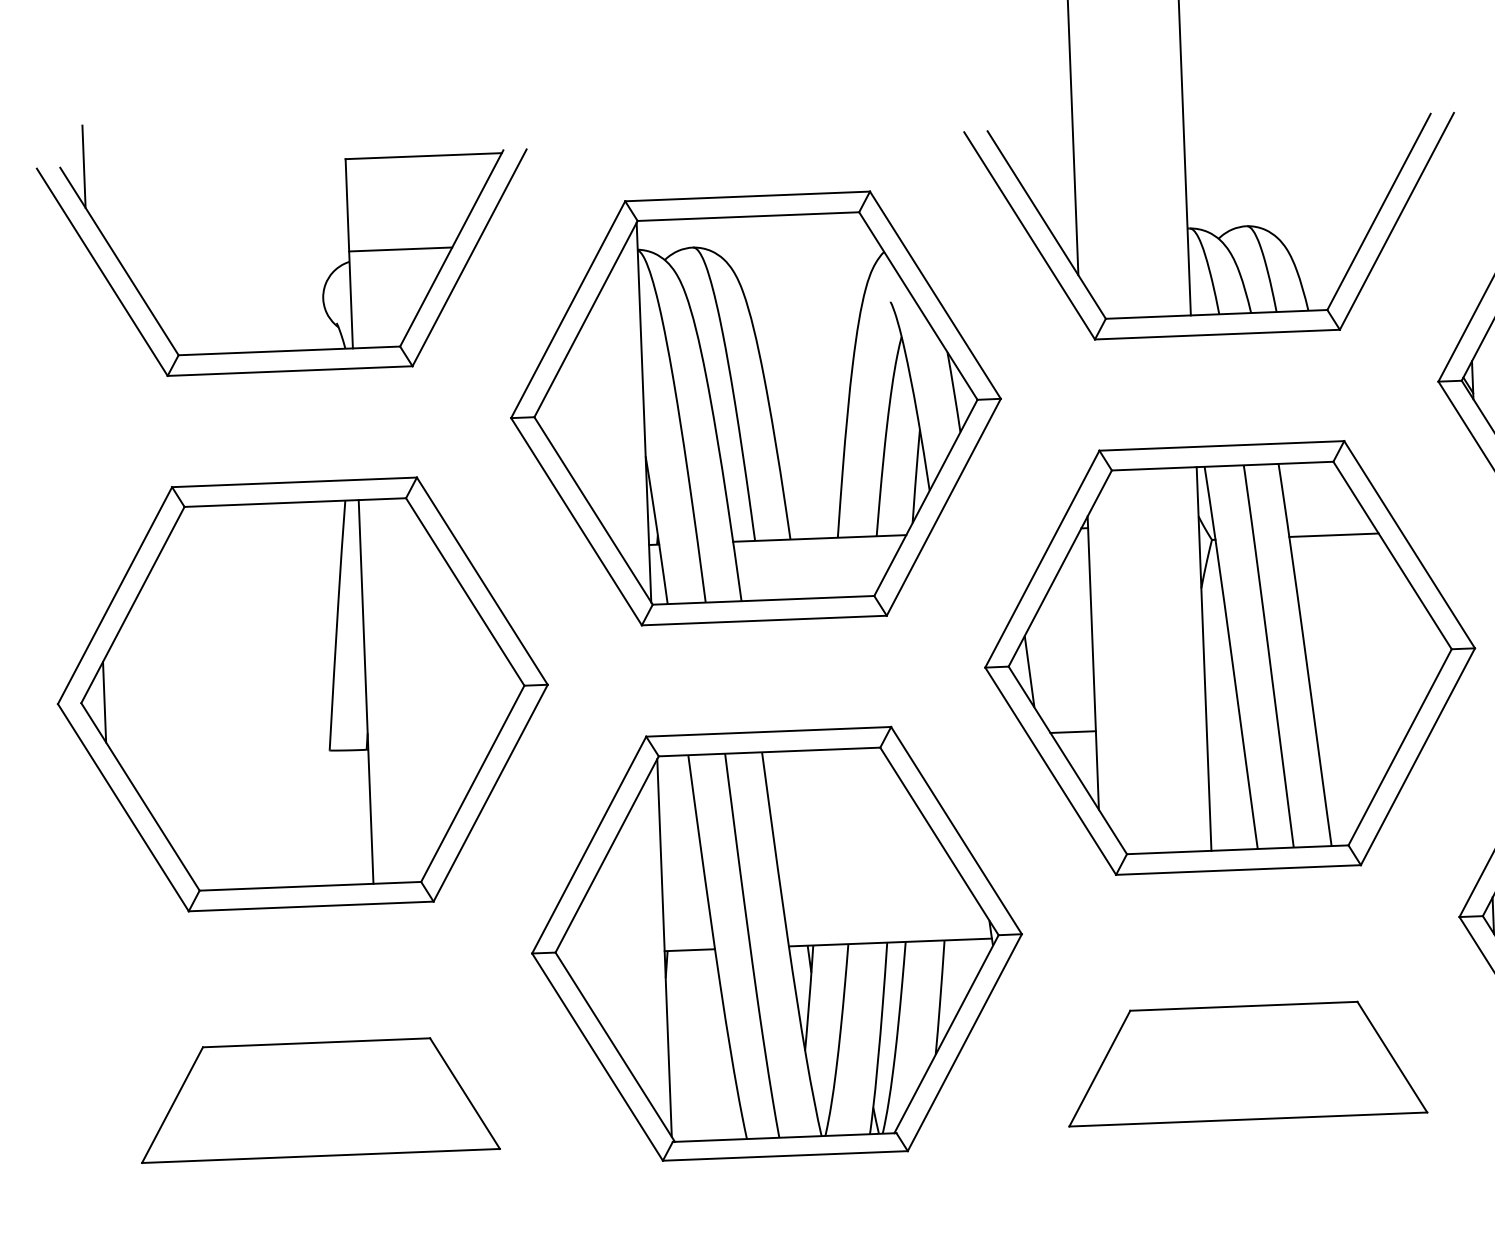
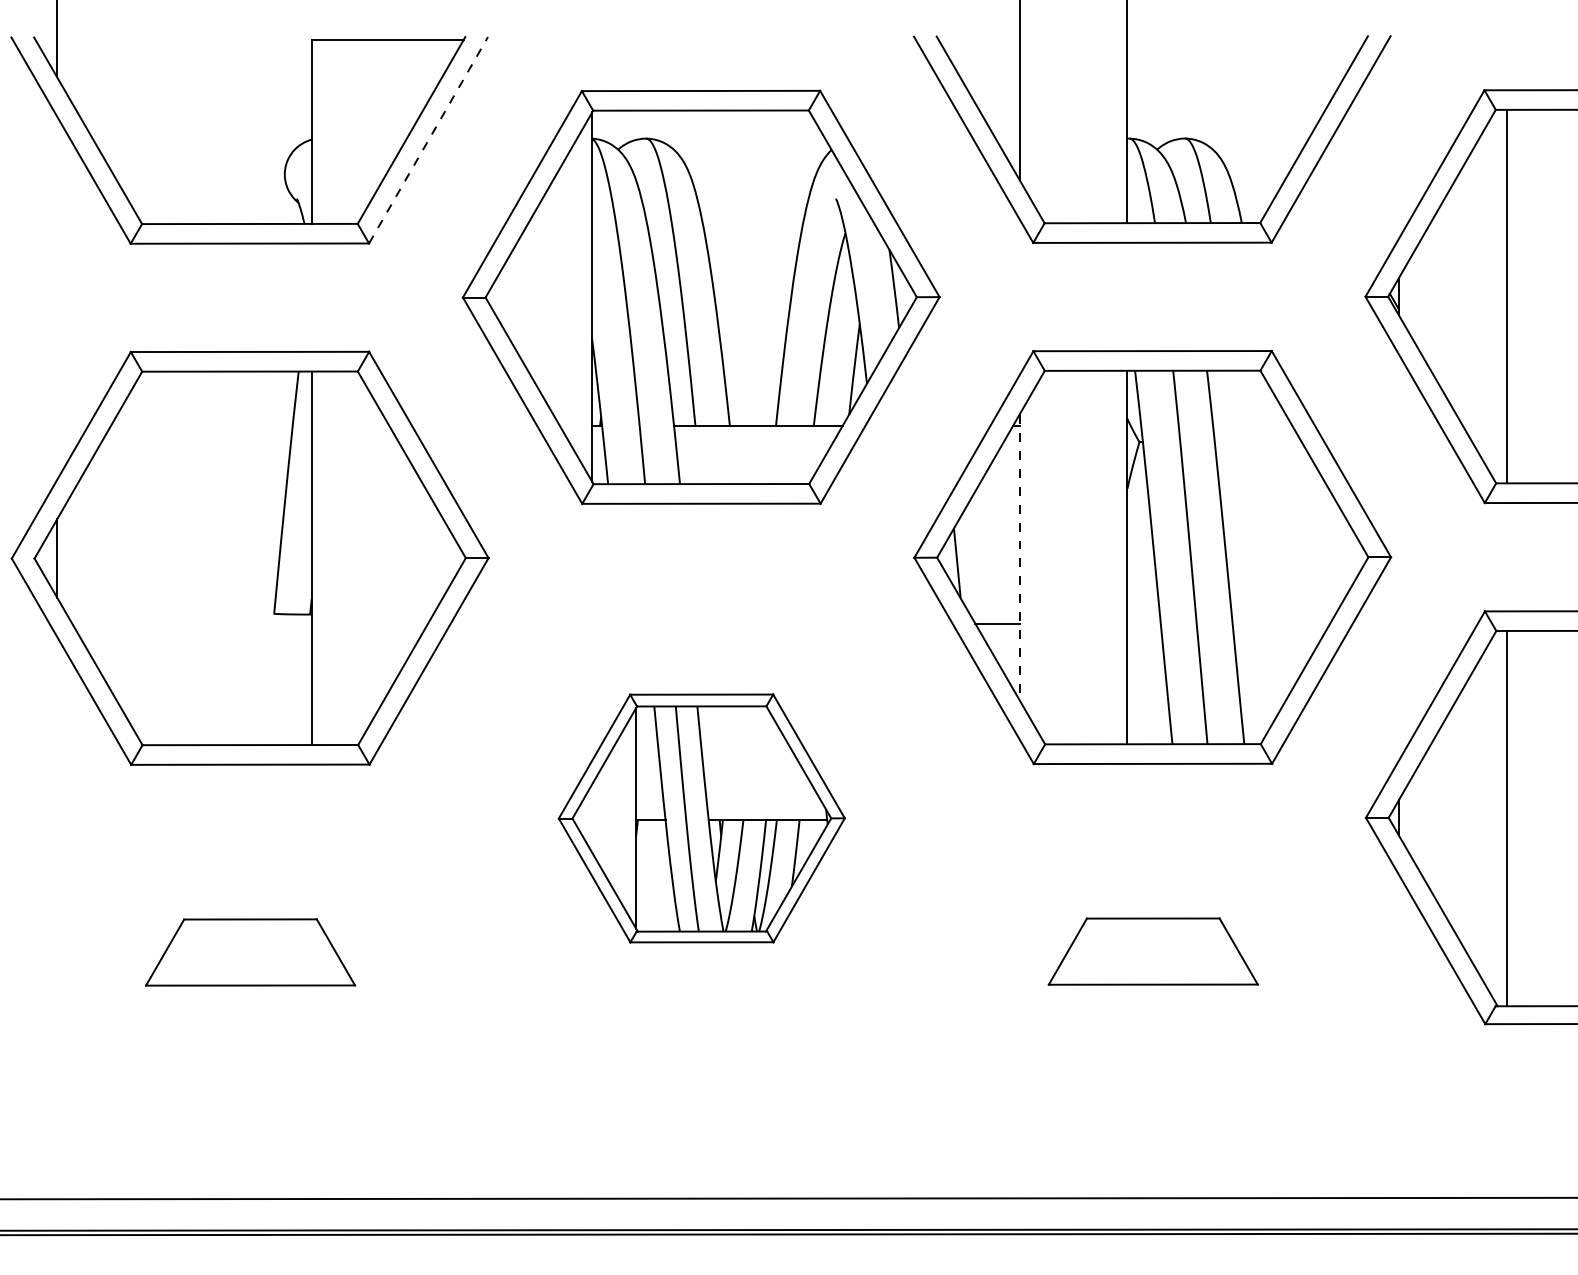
line: (400, 249) -> (361, 129), removed
line: (469, 257) -> (428, 139), solid -> dashed
line: (1333, 535) -> (1257, 442), removed
line: (1093, 663) -> (1019, 557), solid -> dashed
part: (776, 943) -> (701, 818), size x0.6
part: (1246, 1062) -> (1153, 951), size x0.6
part: (318, 1099) -> (250, 952), size x0.6

